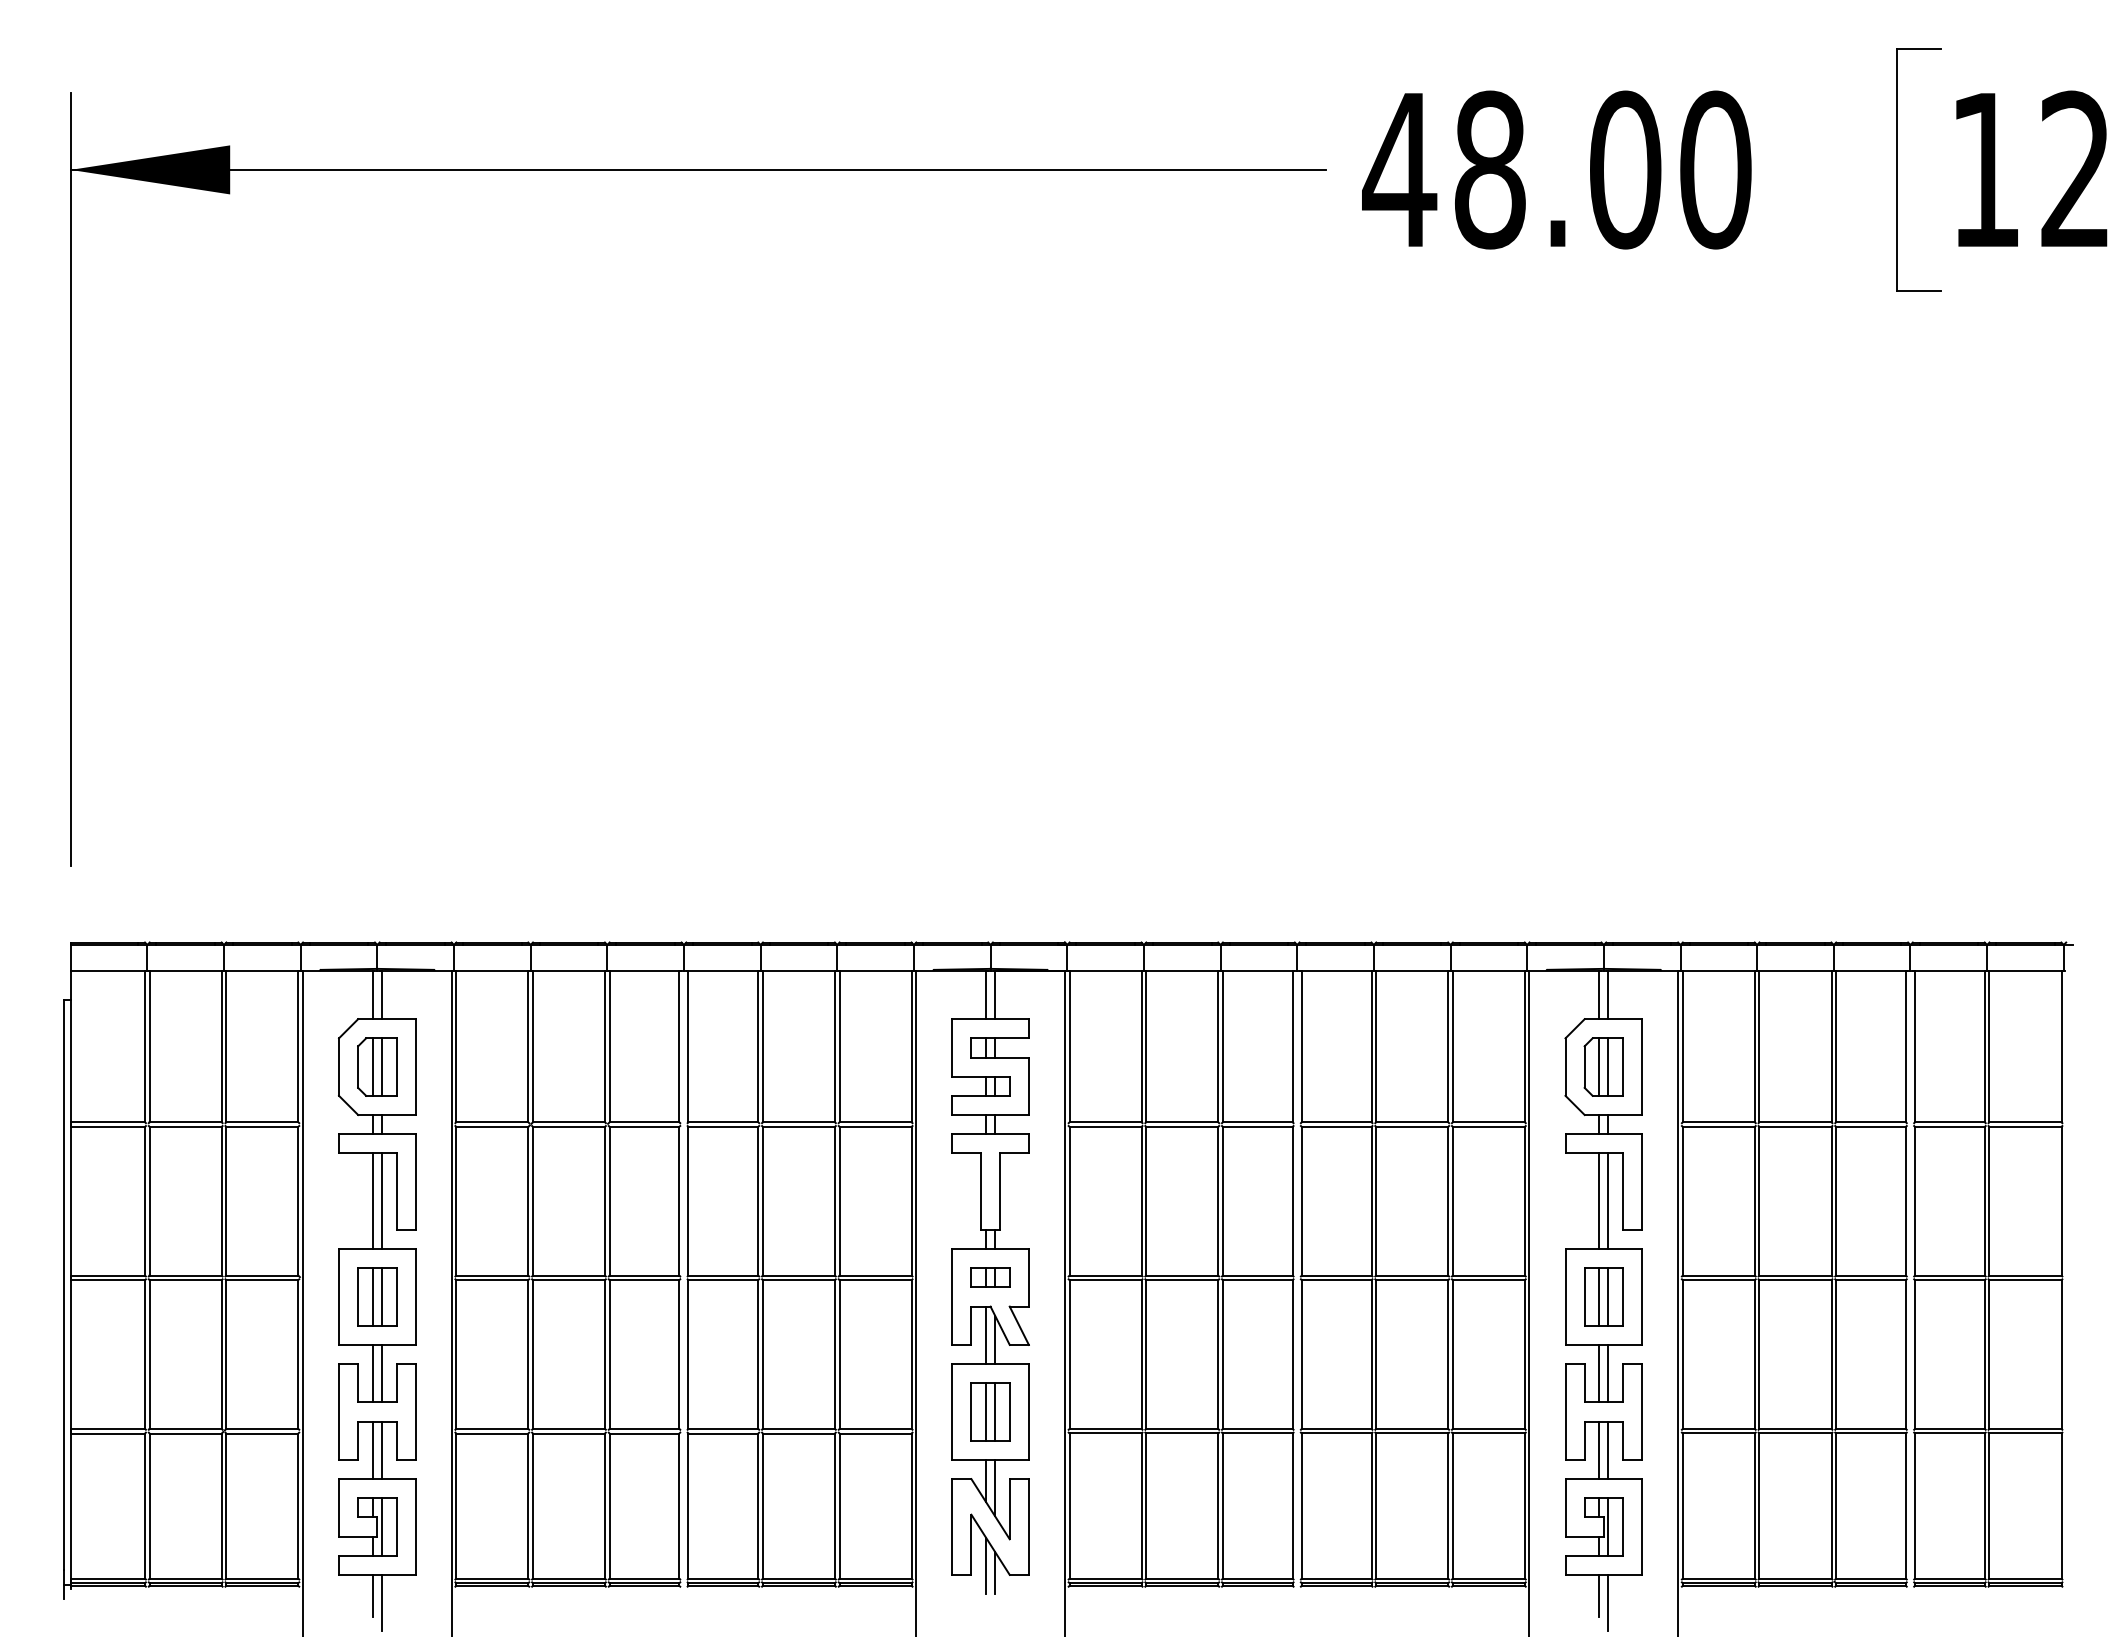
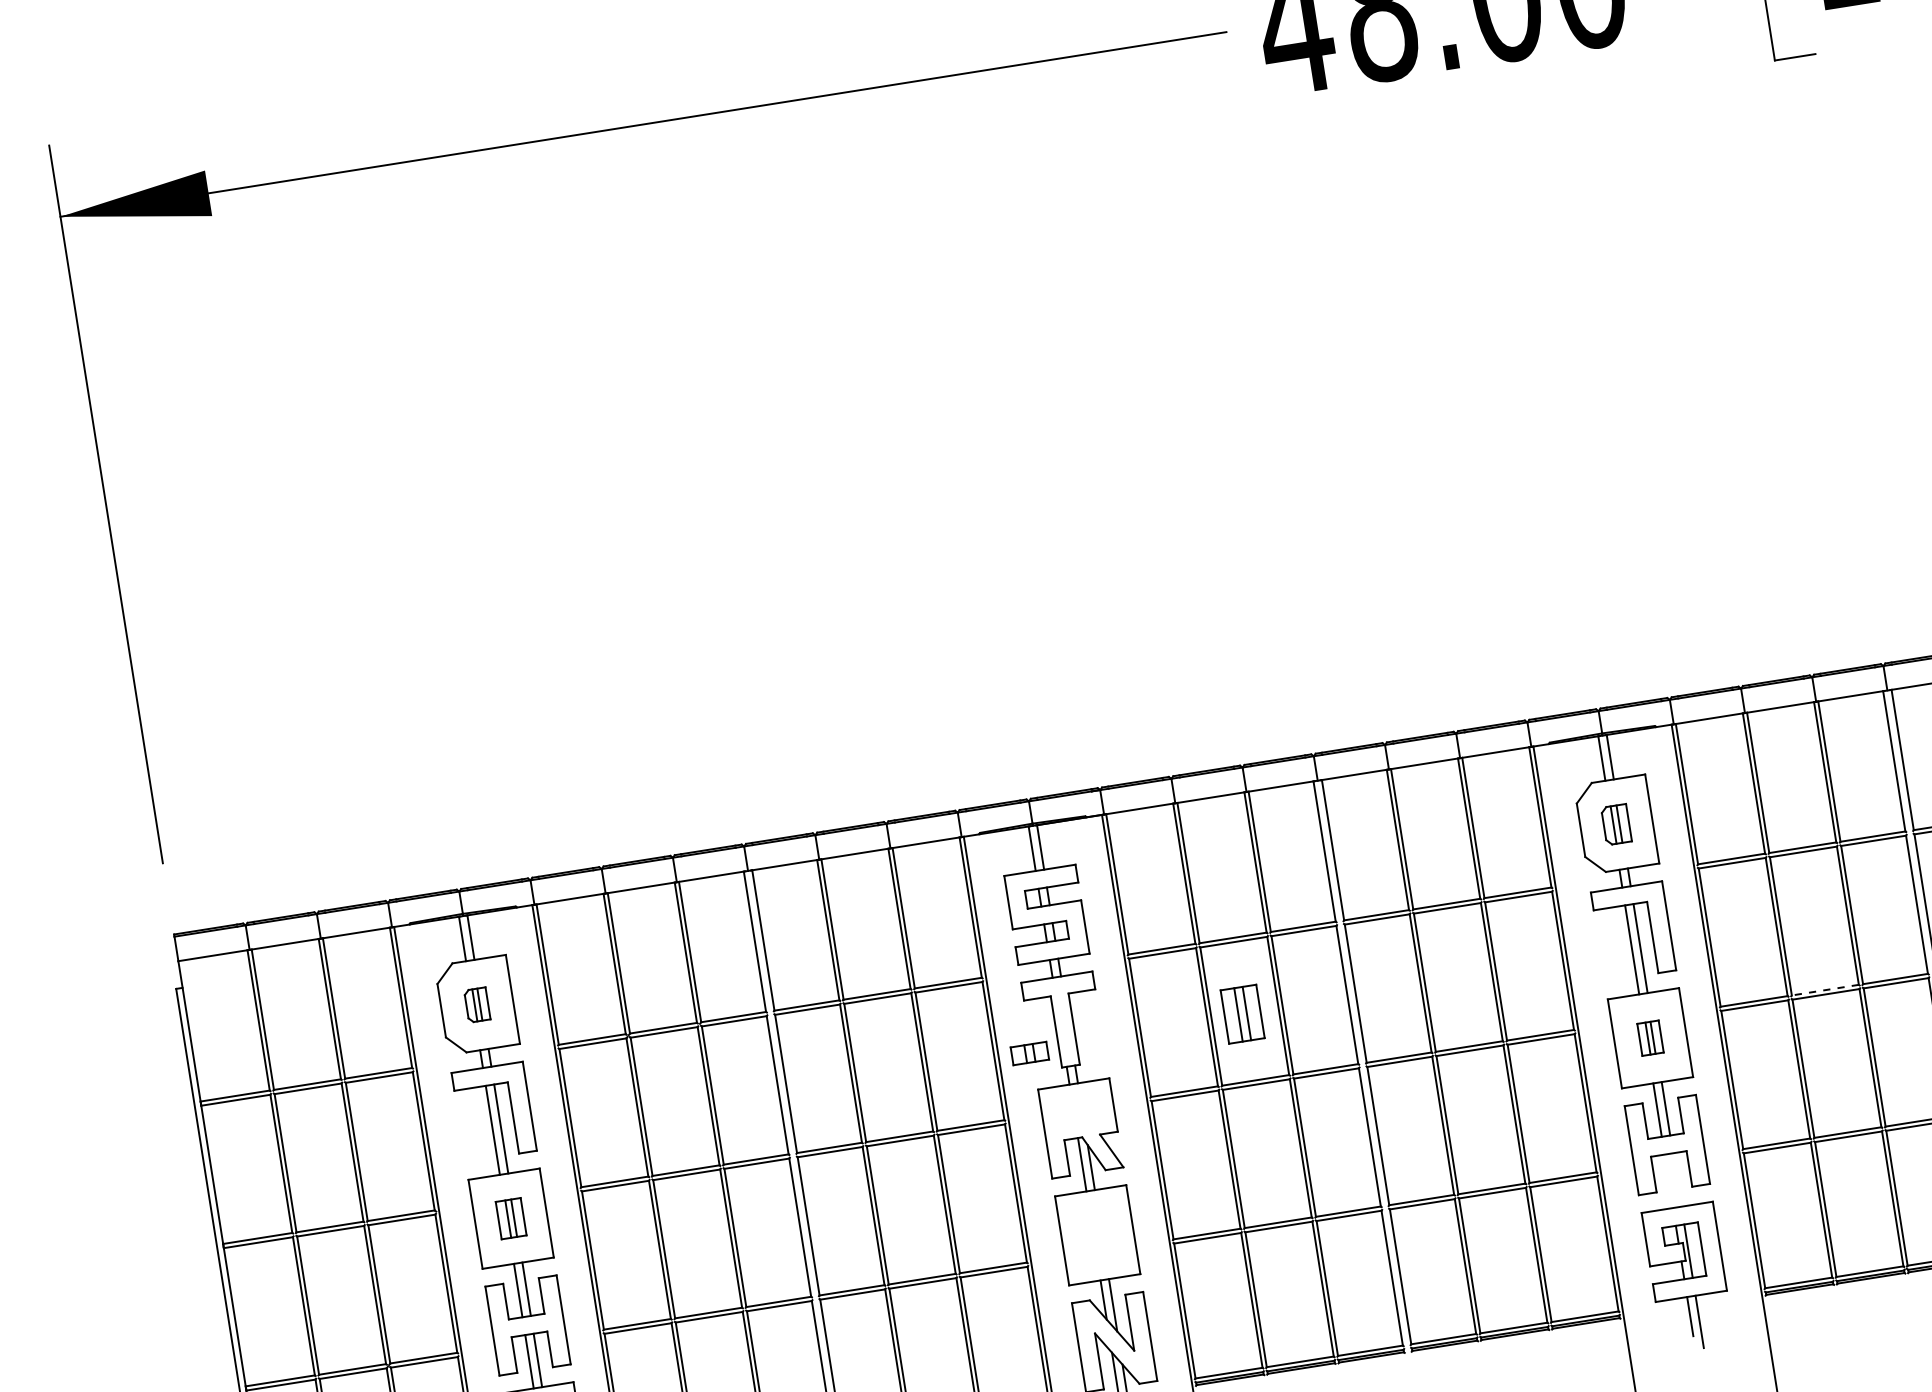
part: (377, 1066) -> (477, 1004), size x0.6
part: (1603, 1066) -> (1616, 824), size x0.7
line: (1794, 1275) -> (1824, 990), solid -> dashed
part: (990, 1277) -> (1029, 1053), moved
part: (377, 1296) -> (511, 1218), size x0.7
part: (1603, 1296) -> (1650, 1037), size x0.6
part: (990, 1411) -> (1242, 1013), moved
line: (1599, 1450) -> (1669, 1181), removed
line: (1608, 1450) -> (1677, 1180), removed

